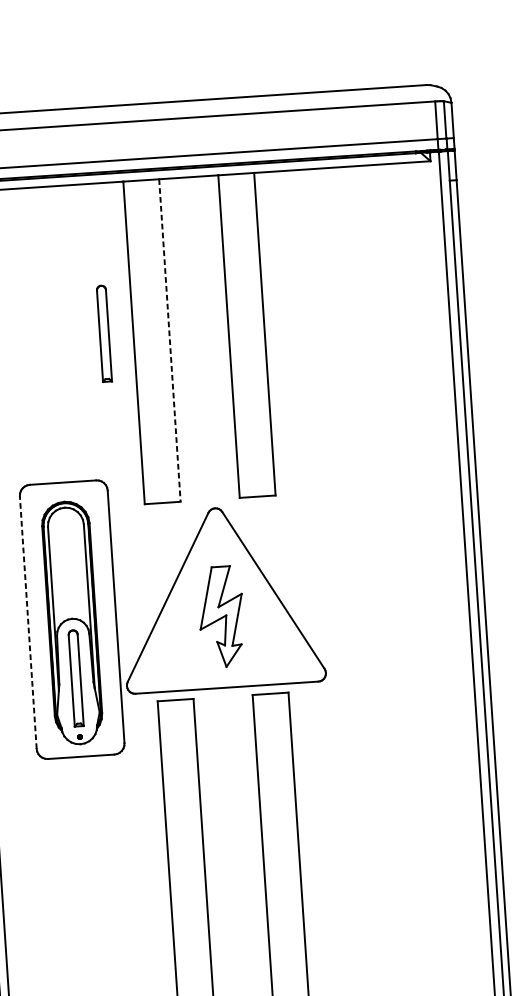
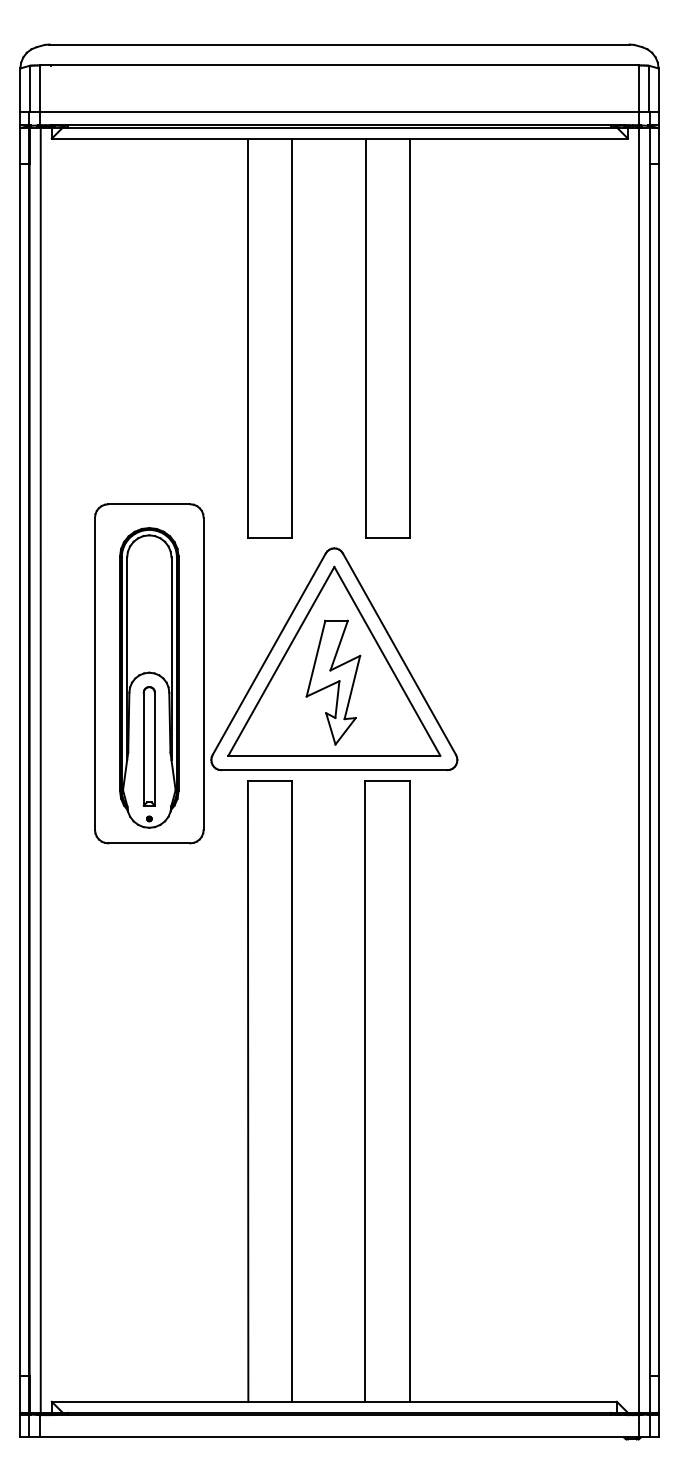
part: (103, 333) -> (211, 324), removed
line: (169, 340) -> (292, 338), dashed -> solid
part: (221, 598) -> (334, 660), added
line: (28, 622) -> (95, 673), dashed -> solid

